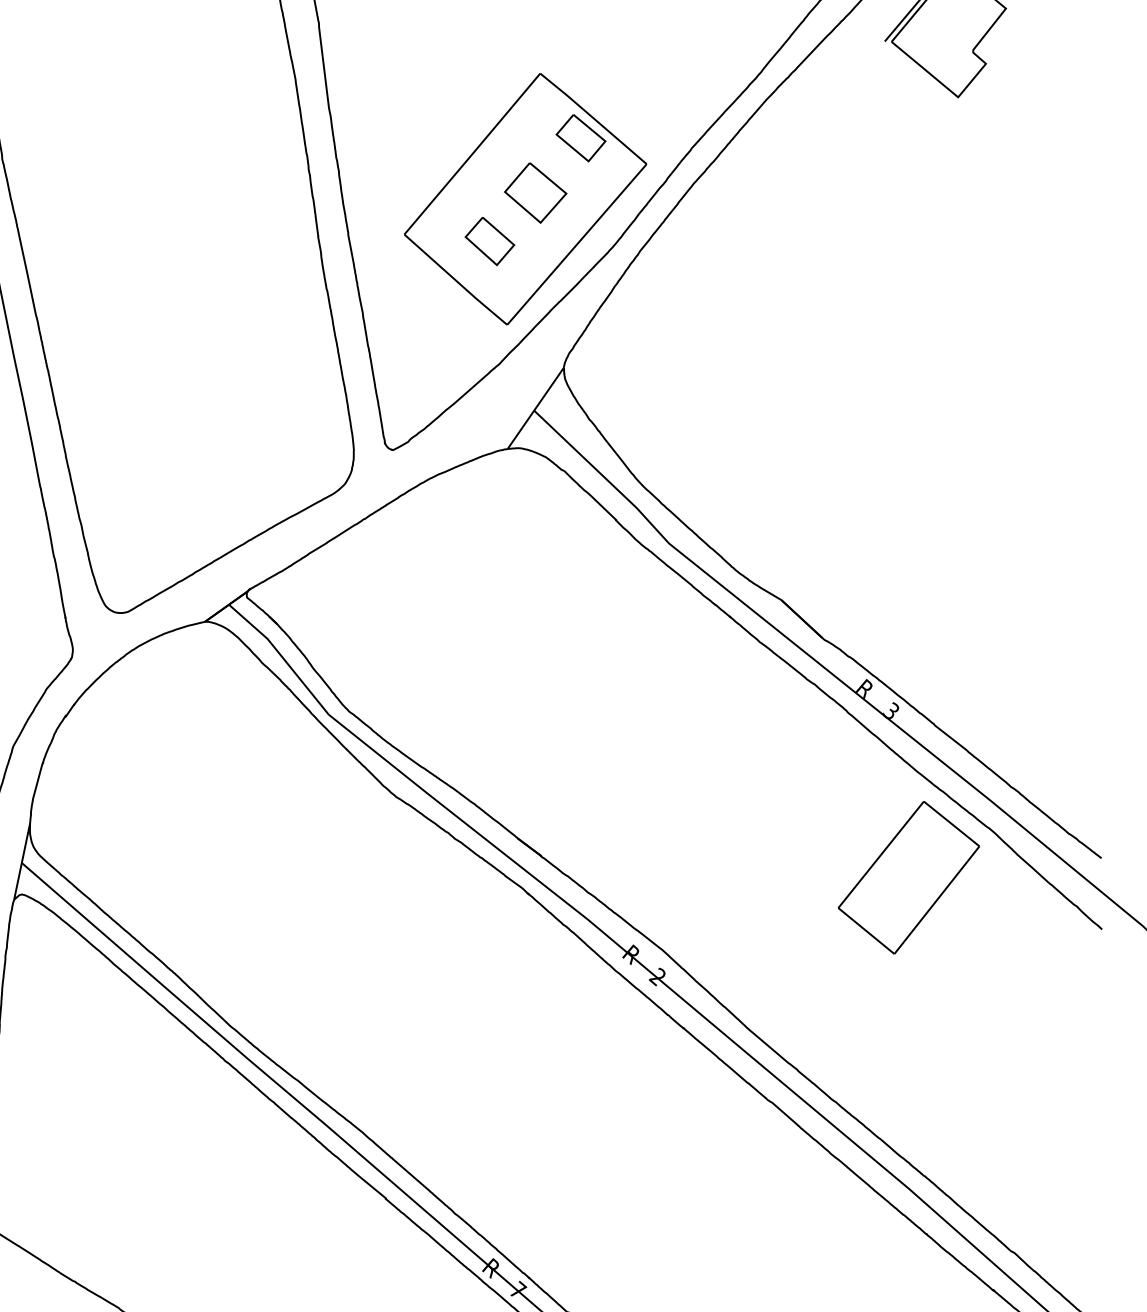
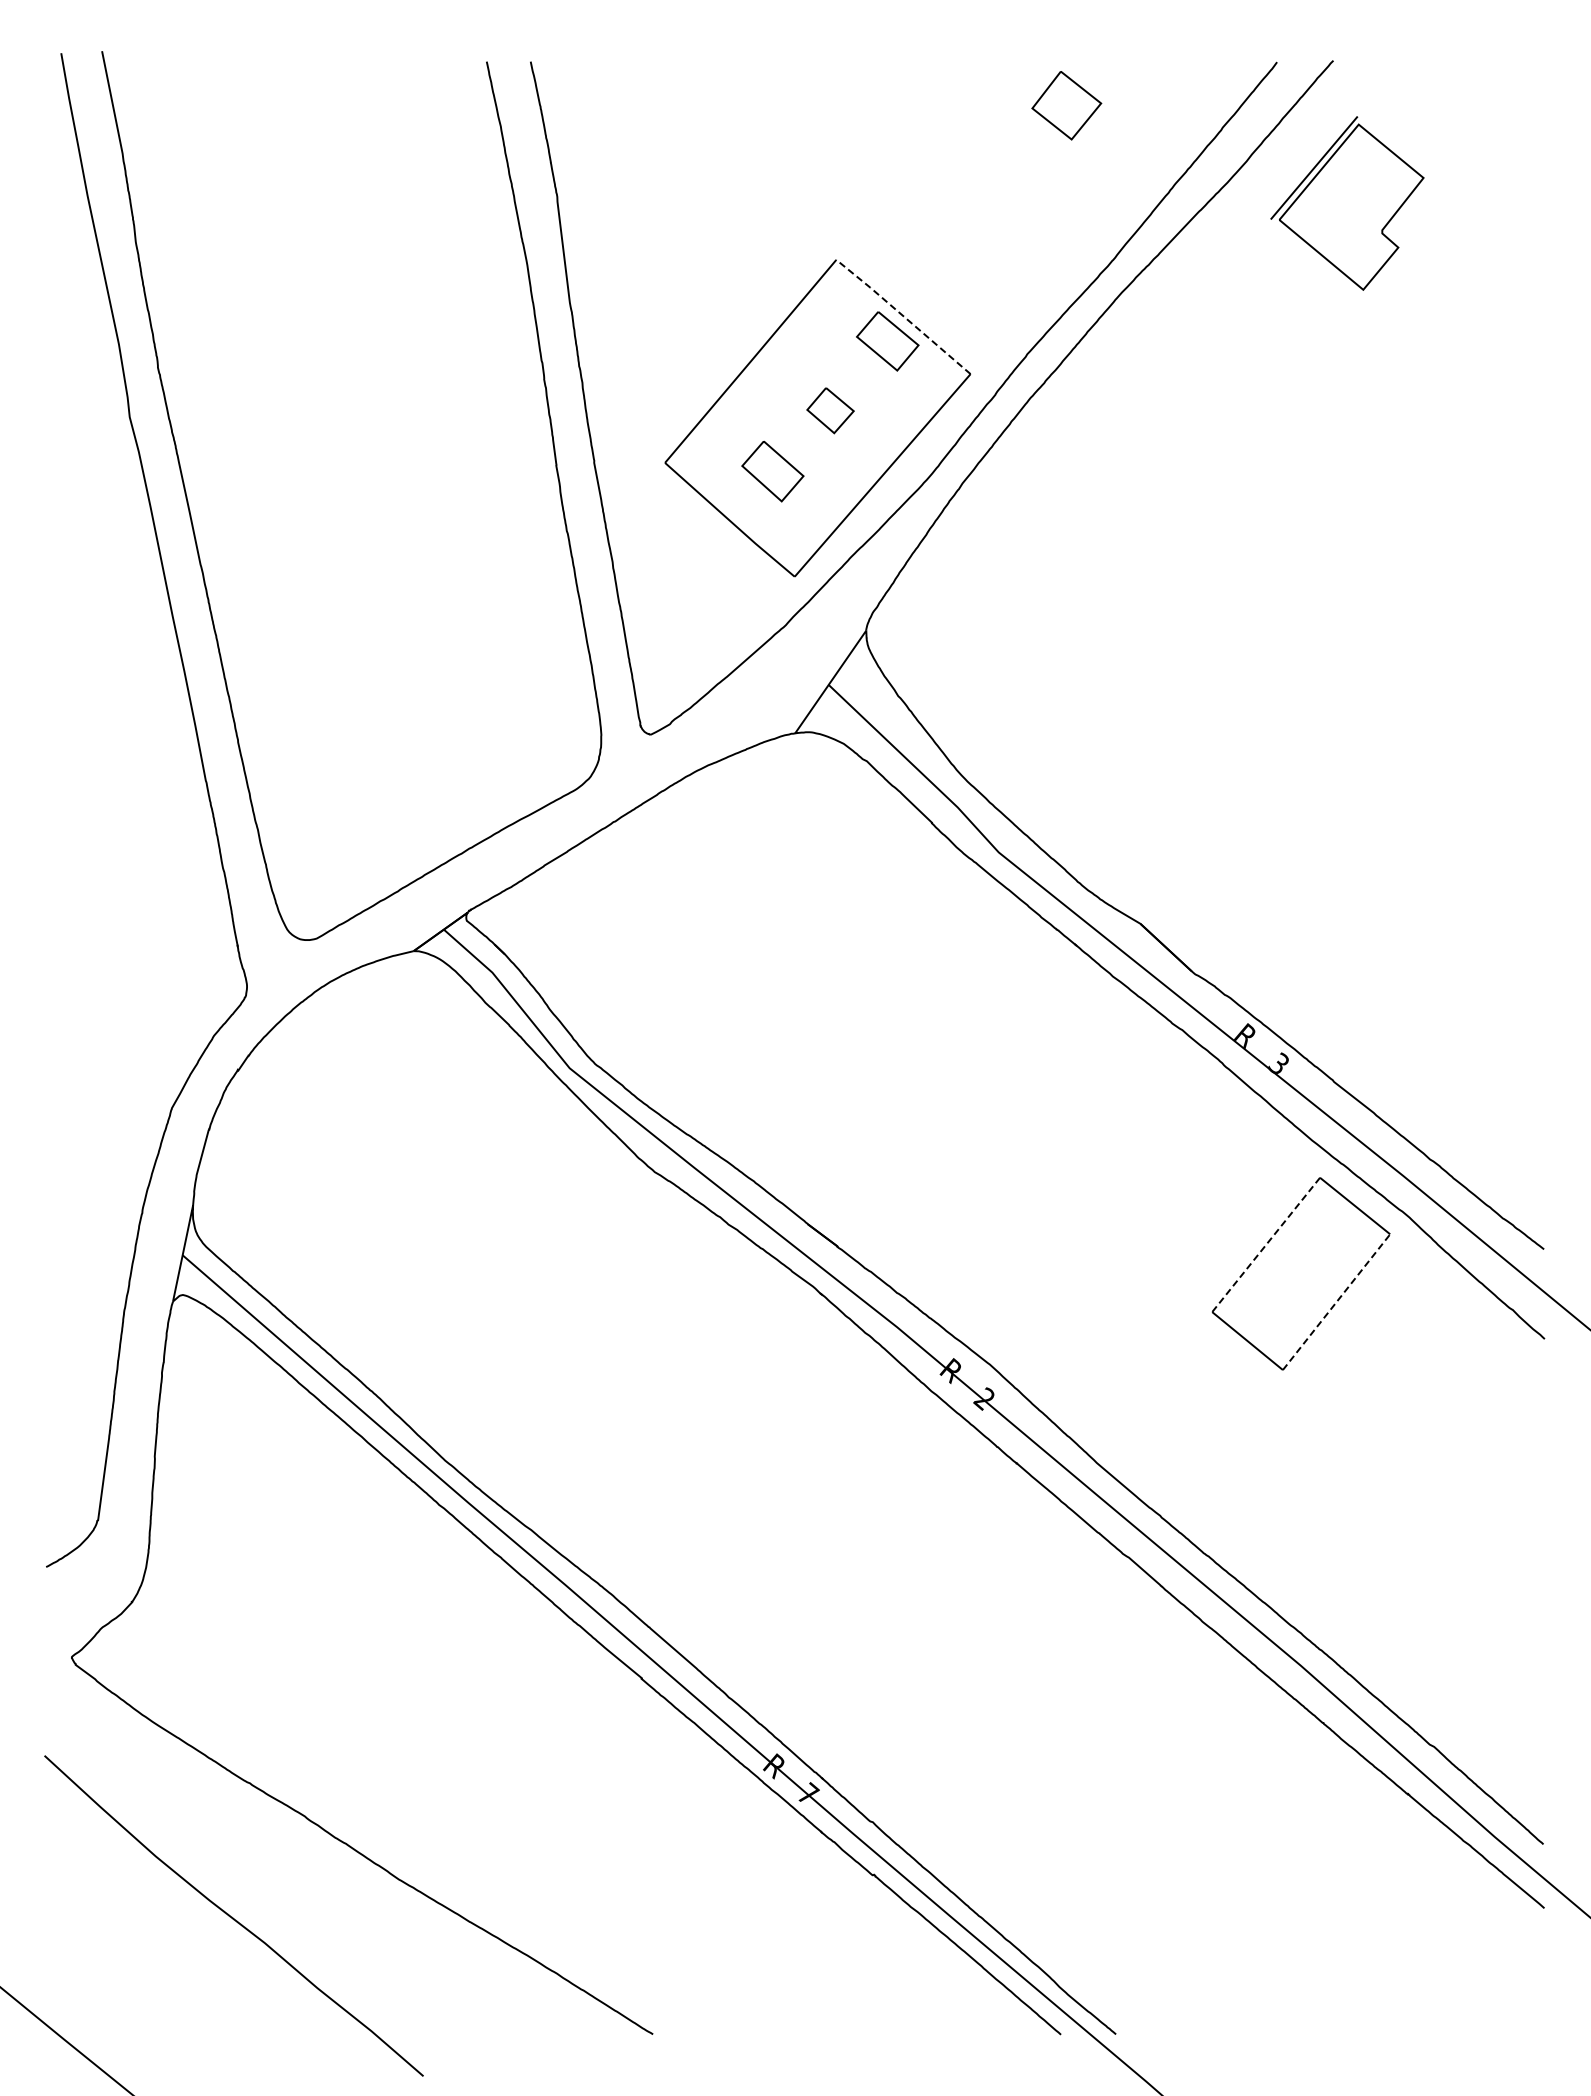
line: (593, 118) -> (903, 316), solid -> dashed
part: (535, 193) -> (830, 410), size x0.6
line: (880, 855) -> (1265, 1245), solid -> dashed
line: (936, 900) -> (1336, 1302), solid -> dashed

